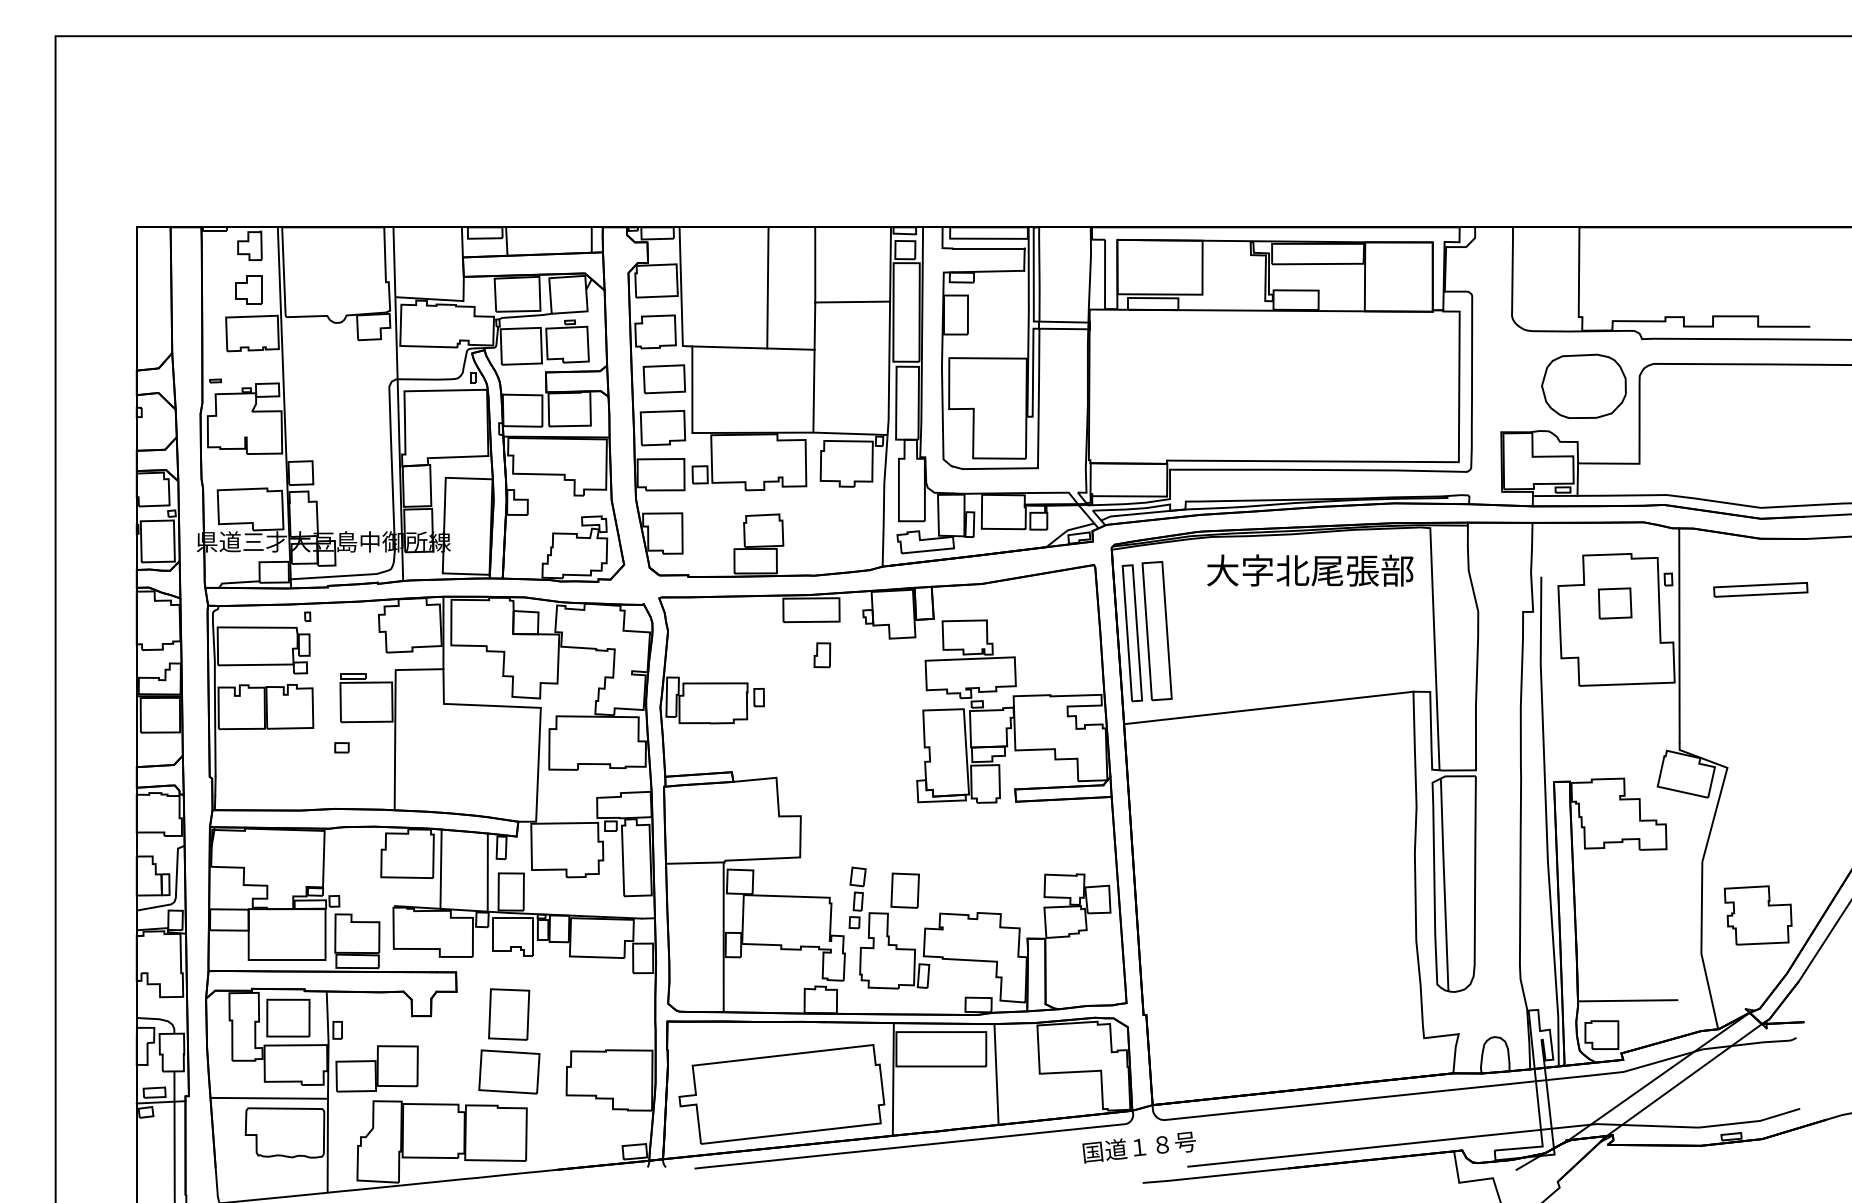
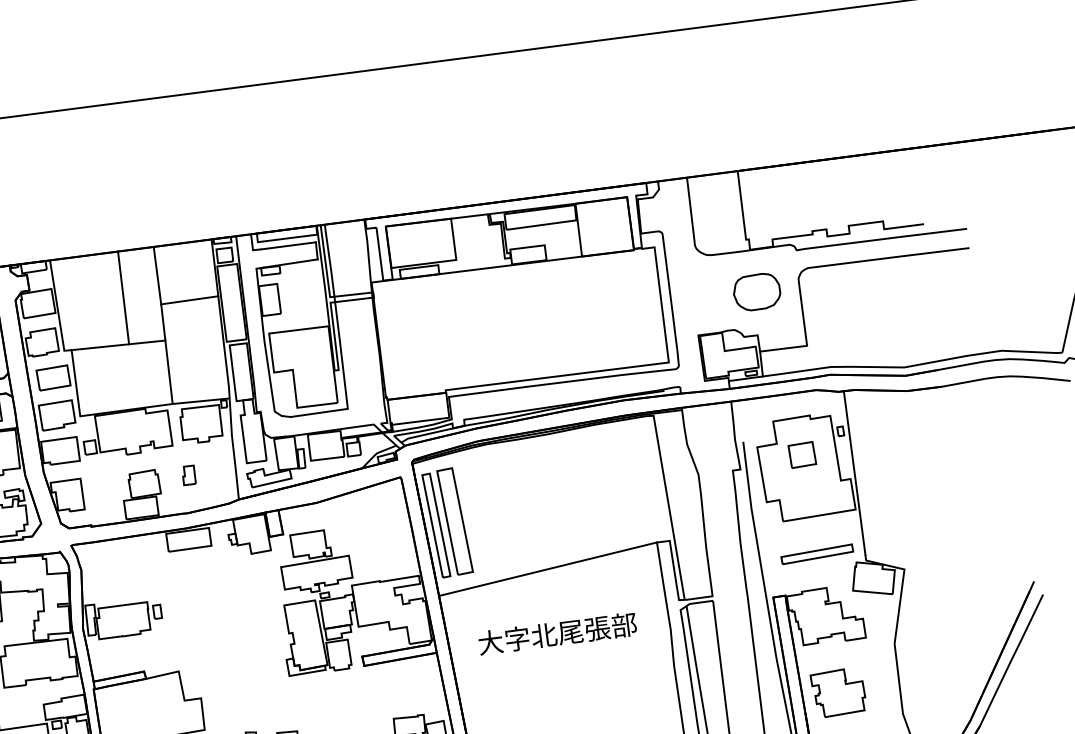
part: (1583, 385) -> (756, 291), size x0.71
text: (1310, 570) -> (557, 633), moved
part: (1760, 589) -> (817, 554), moved
part: (822, 655) -> (189, 475), moved
part: (1757, 915) -> (838, 692), moved

